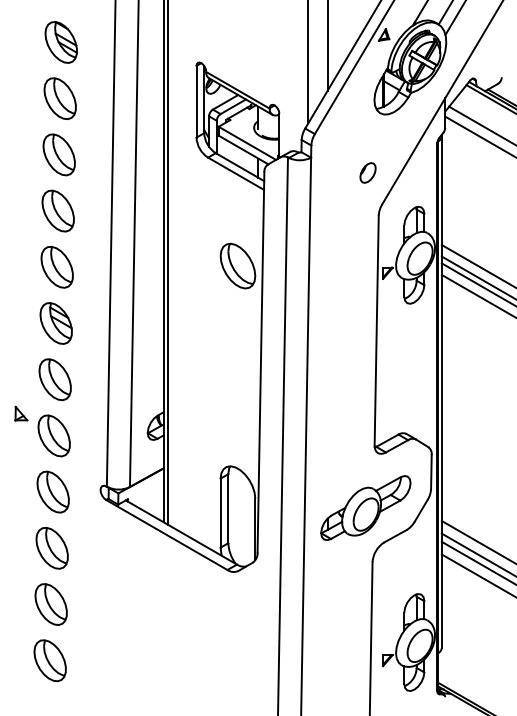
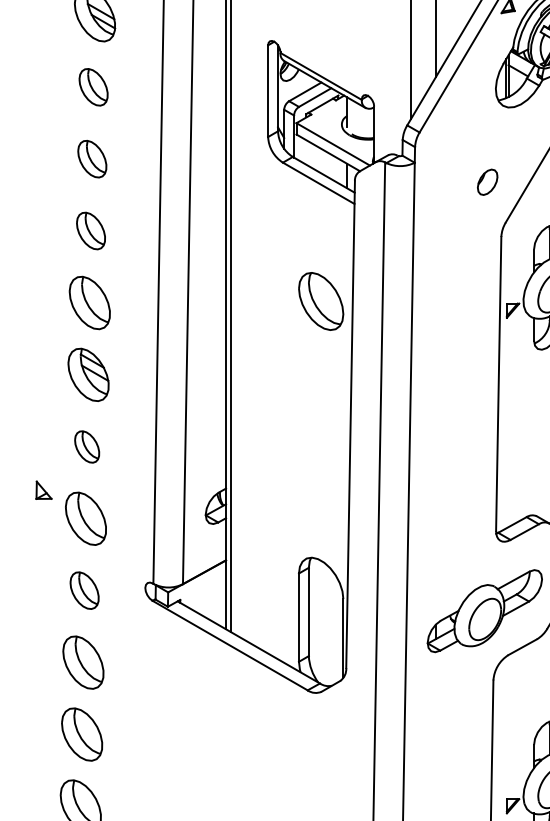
part: (59, 98) -> (92, 86), size x0.7
part: (58, 154) -> (91, 158), size x0.7
part: (57, 210) -> (90, 230), size x0.7
part: (54, 379) -> (86, 446), size x0.6
part: (52, 491) -> (83, 589), size x0.7

